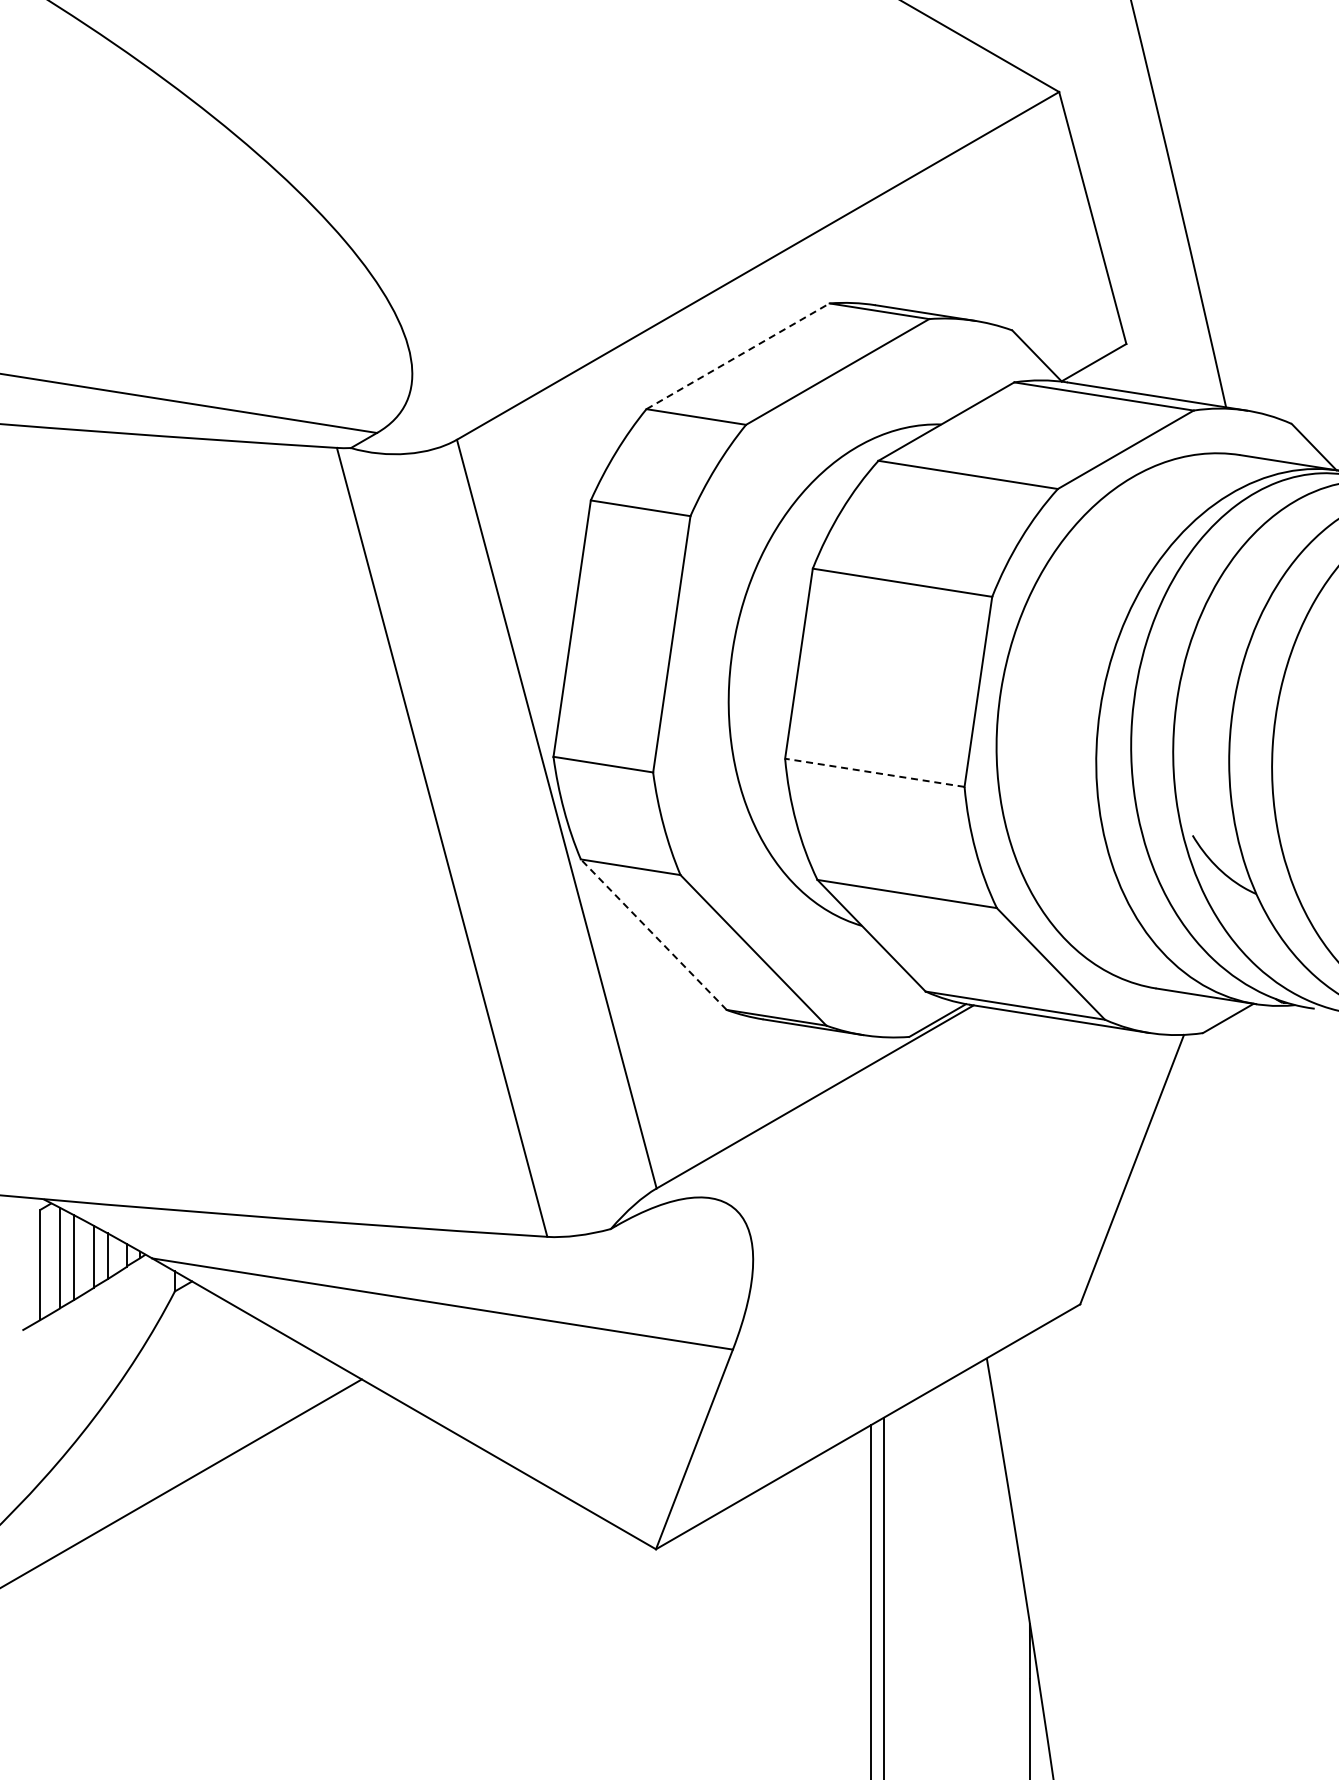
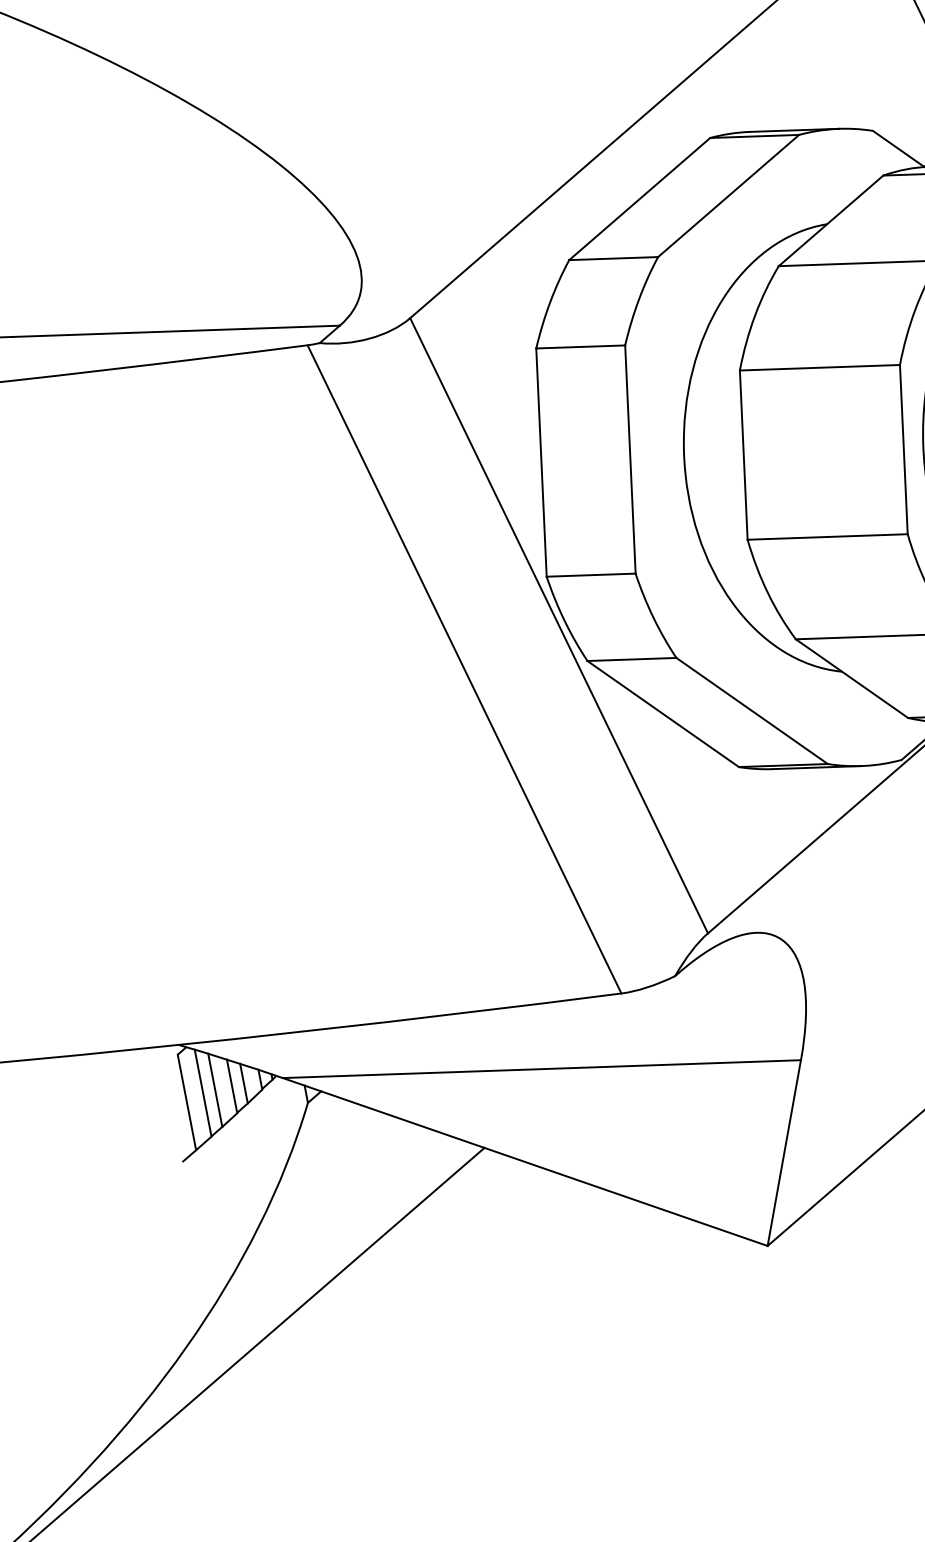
line: (738, 356) -> (640, 199), dashed -> solid
line: (874, 772) -> (827, 536), dashed -> solid
line: (653, 934) -> (662, 713), dashed -> solid

